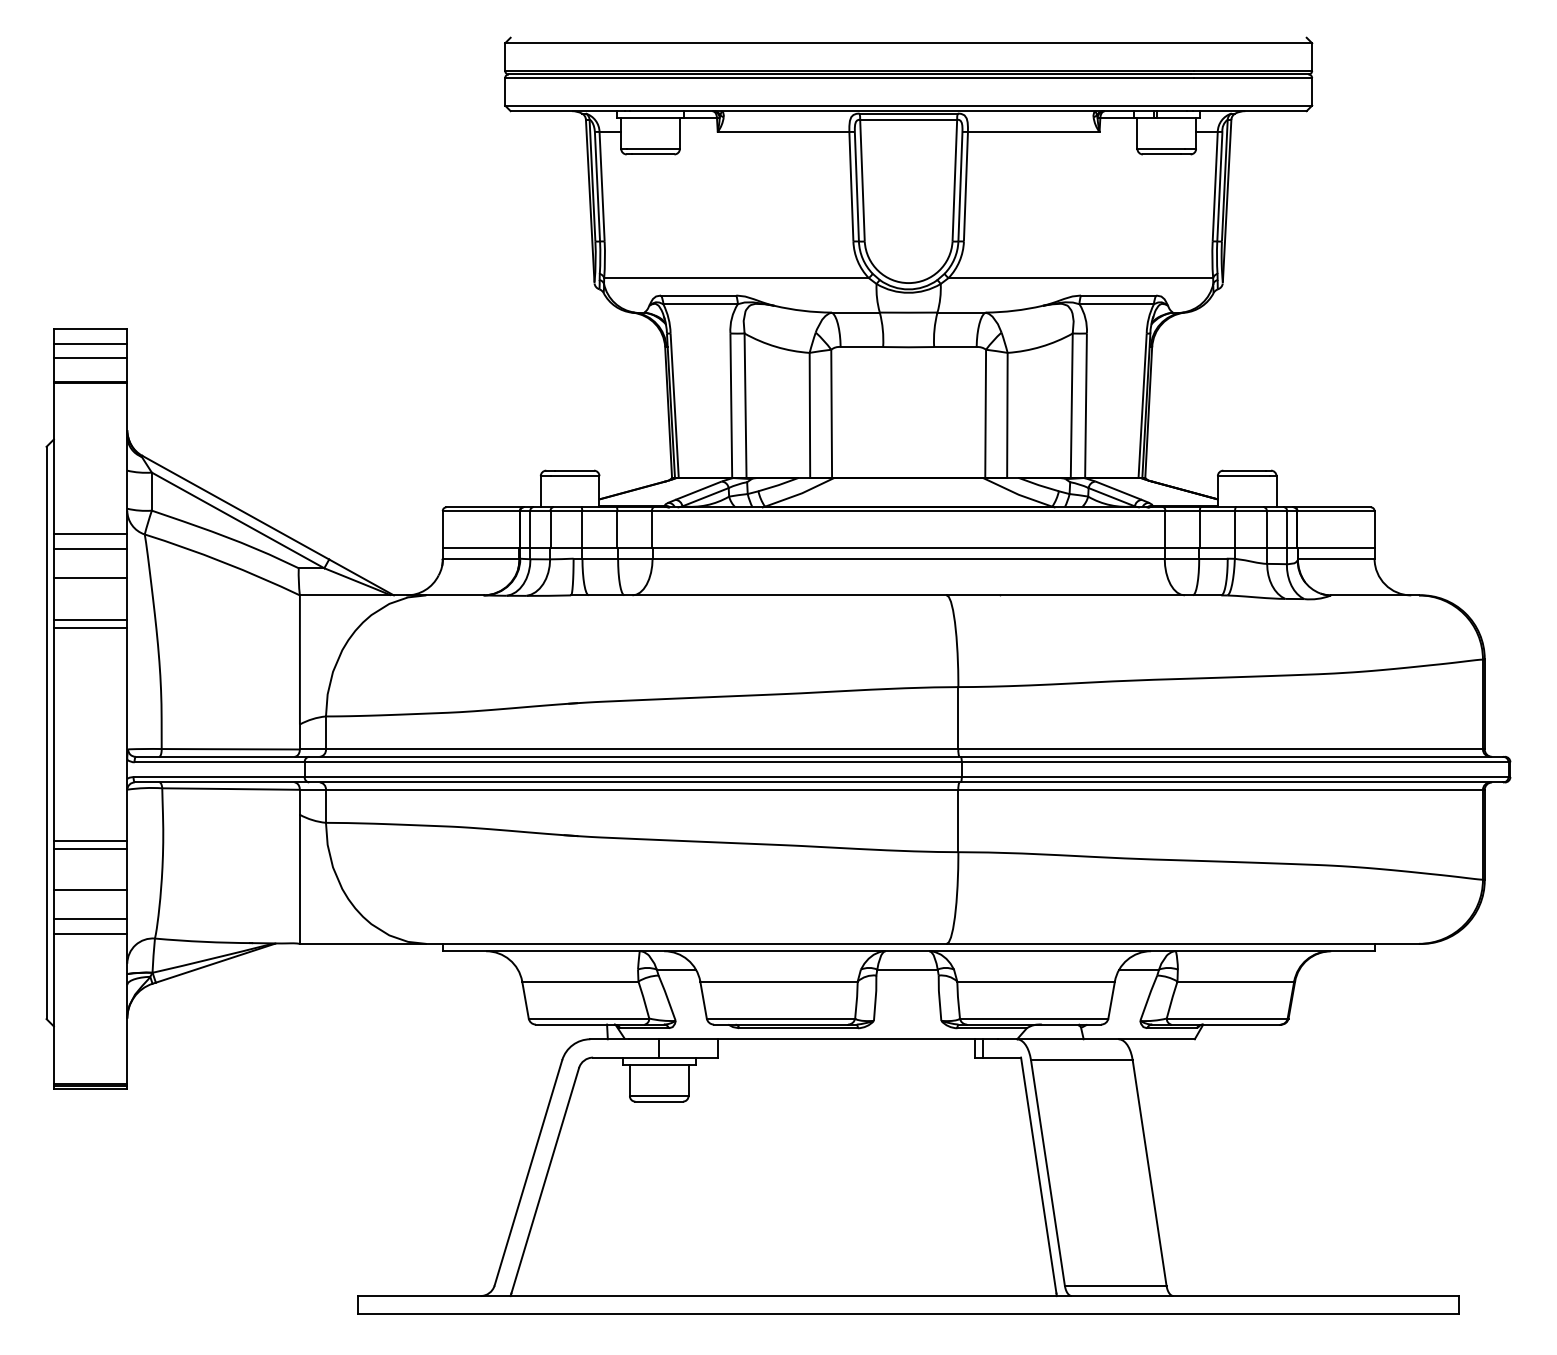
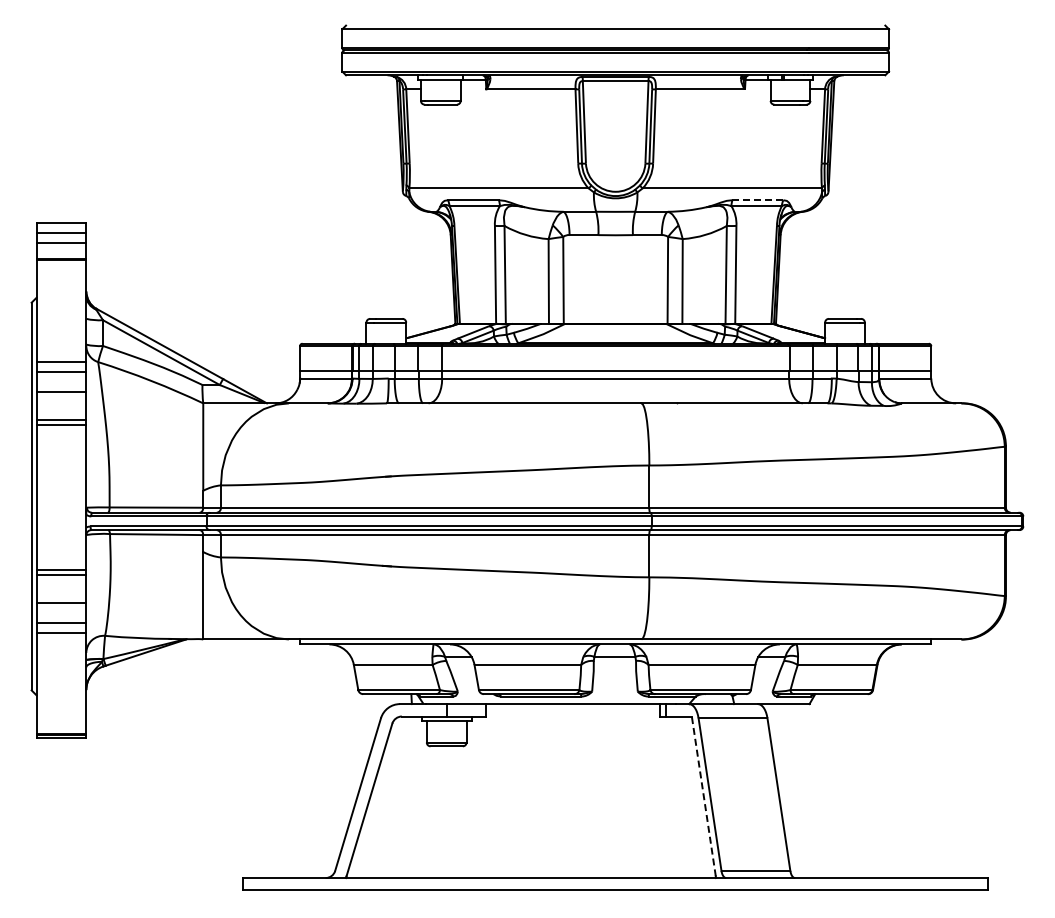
line: (1119, 295) -> (758, 200), solid -> dashed
line: (1038, 1175) -> (703, 796), solid -> dashed

